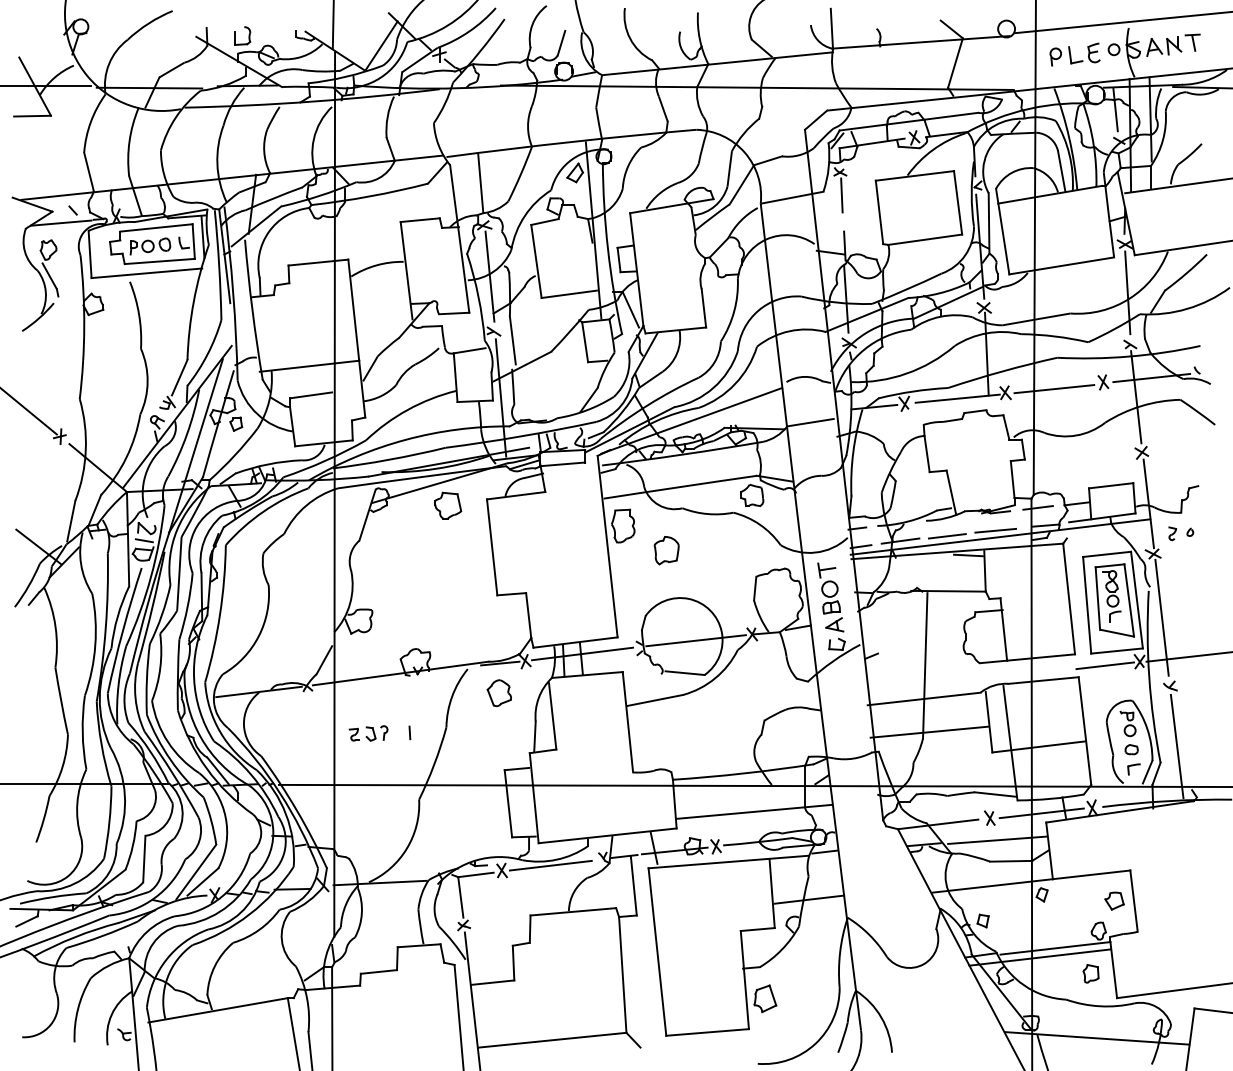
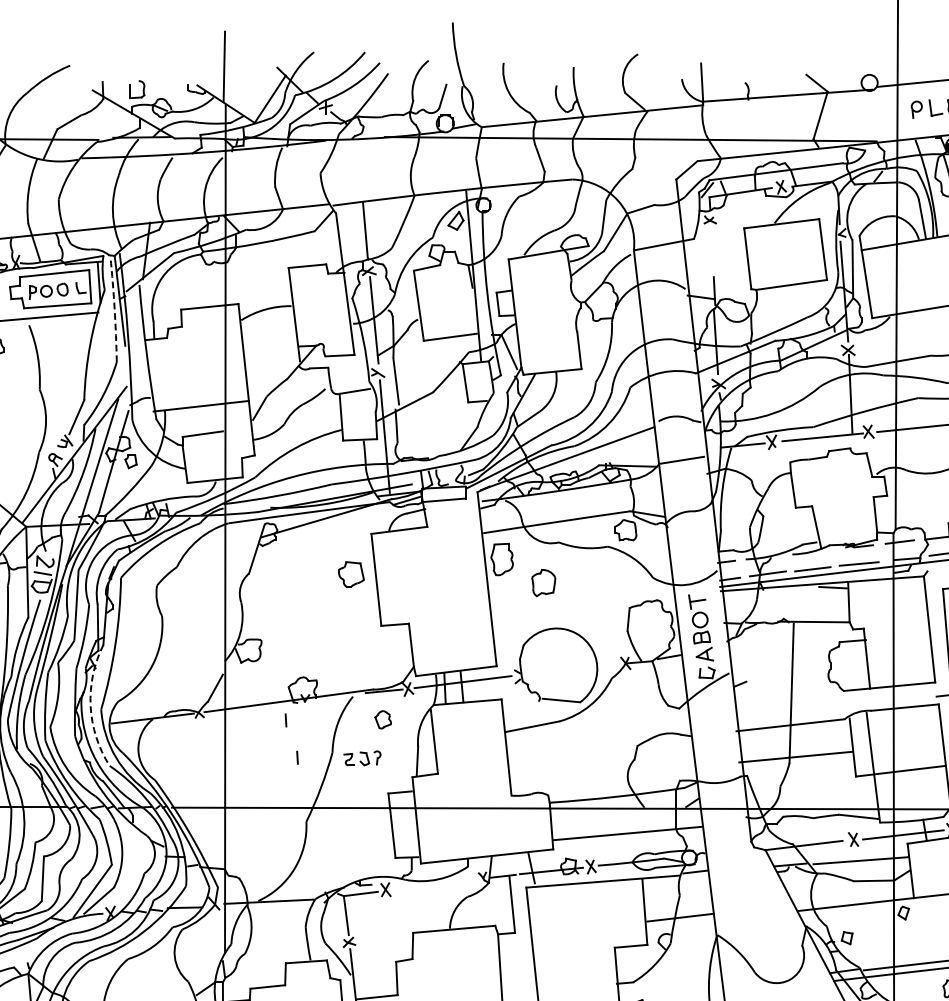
line: (841, 195) -> (711, 242), removed
arc: (219, 265) -> (114, 309), solid -> dashed
part: (448, 505) -> (351, 574), moved
line: (695, 640) -> (571, 669), removed
arc: (194, 679) -> (90, 706), solid -> dashed
line: (397, 693) -> (285, 720), added
part: (498, 693) -> (382, 720), size x0.7
part: (368, 733) -> (362, 758), moved
line: (550, 865) -> (432, 884), removed

